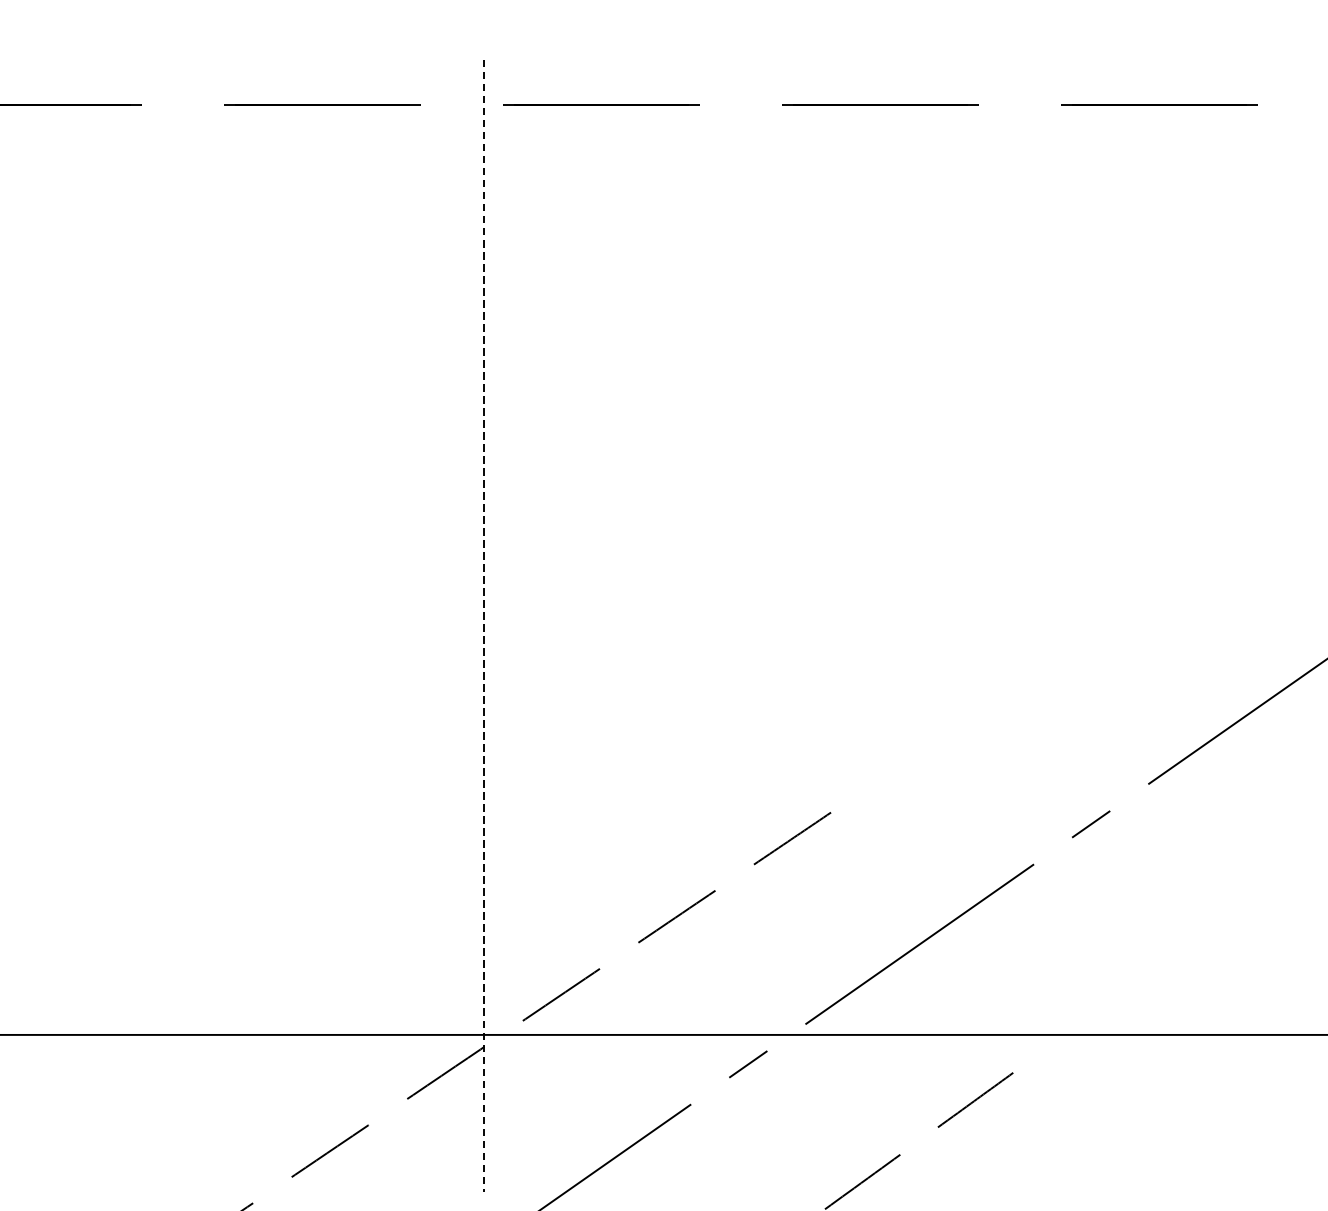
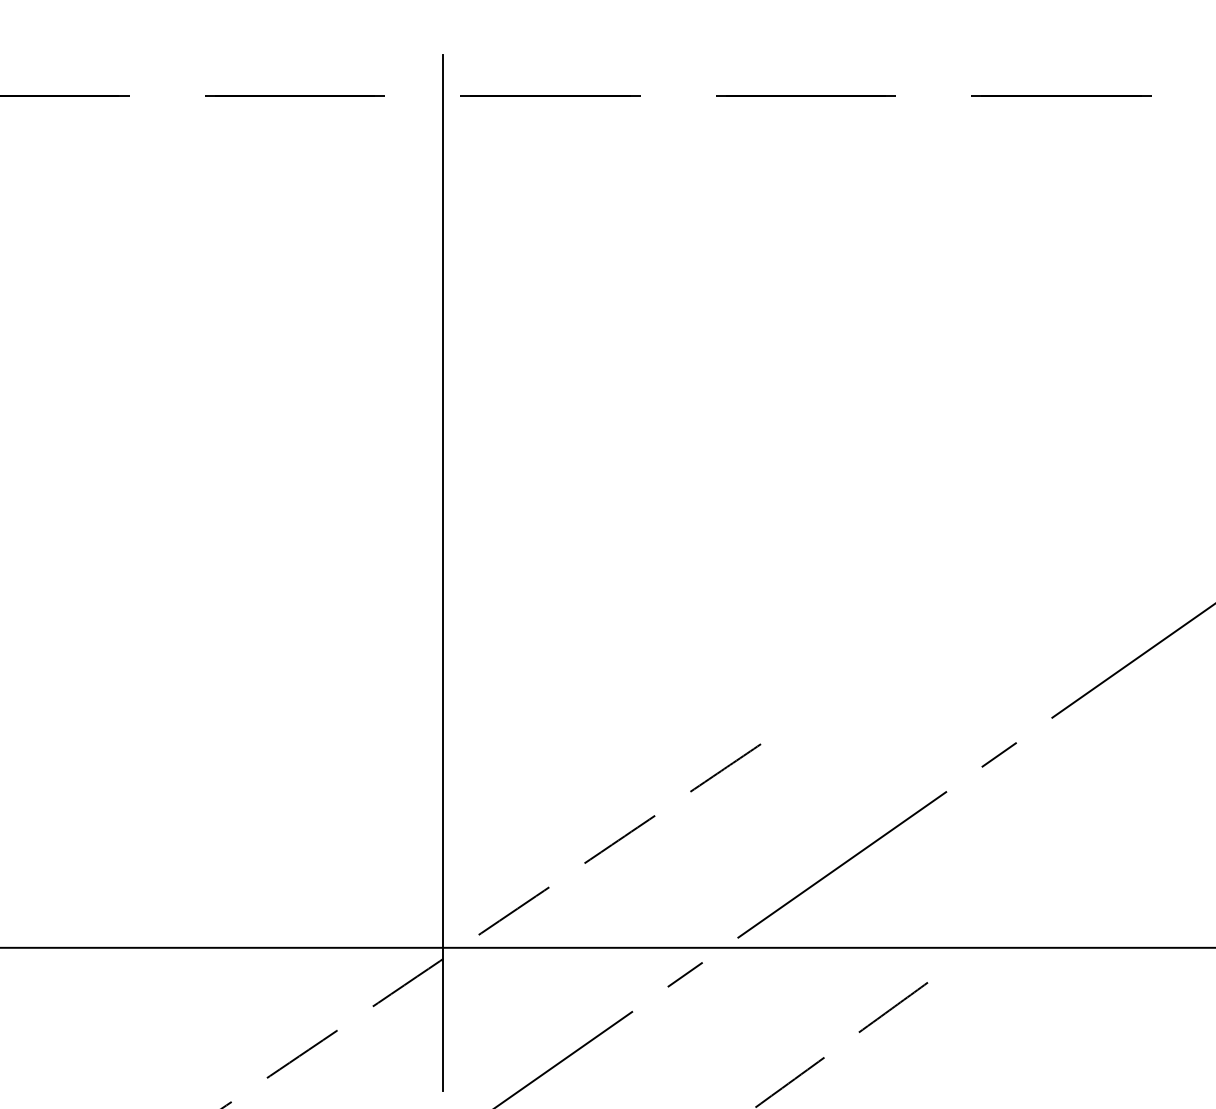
line: (484, 626) -> (443, 573), dashed -> solid

